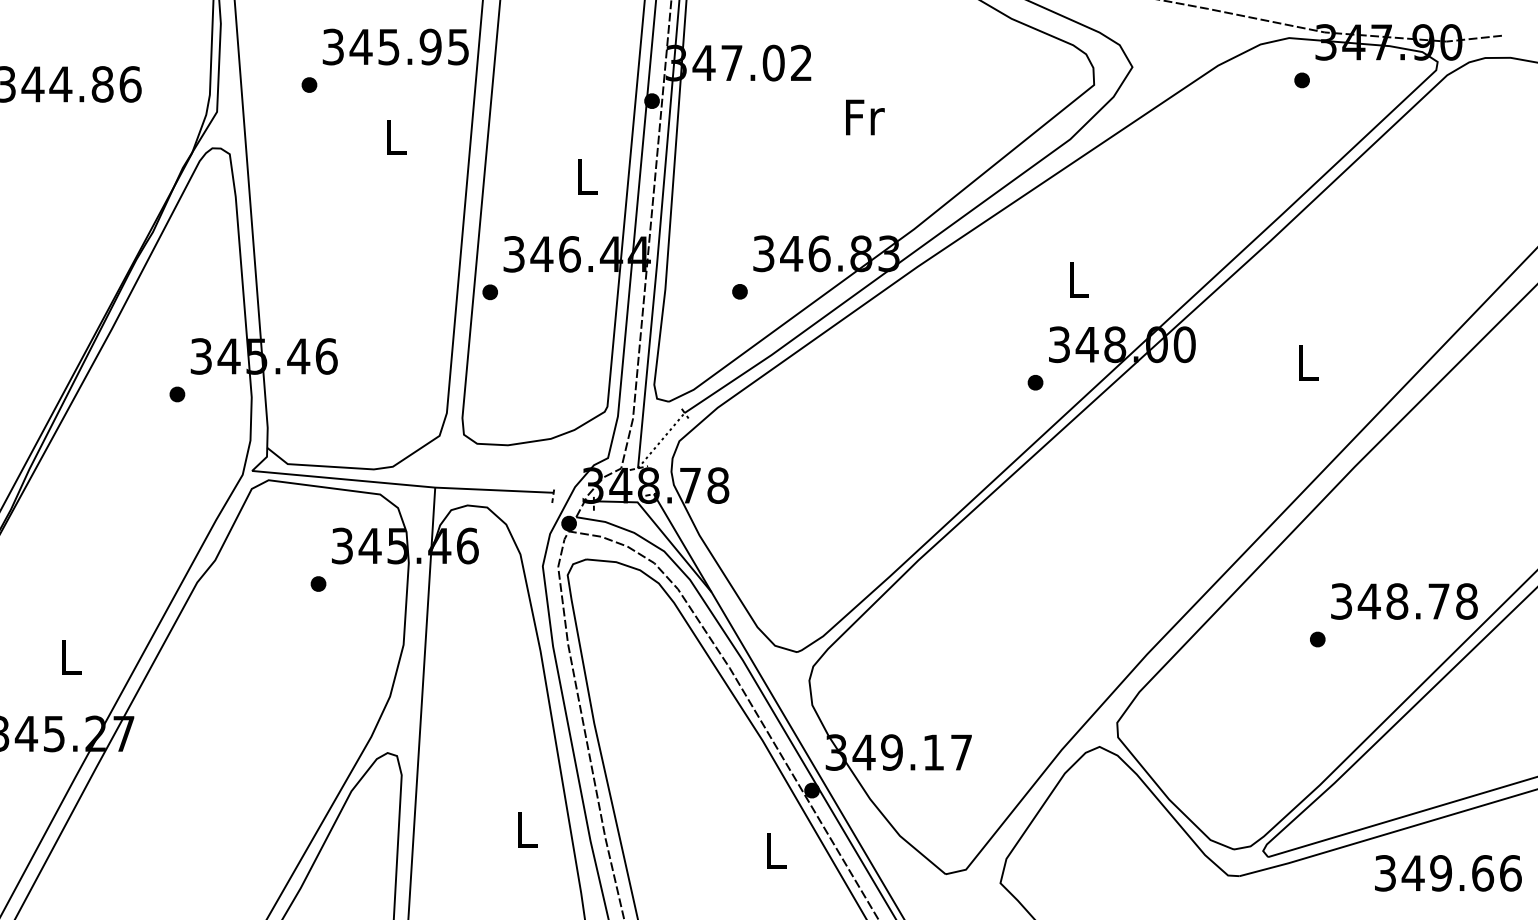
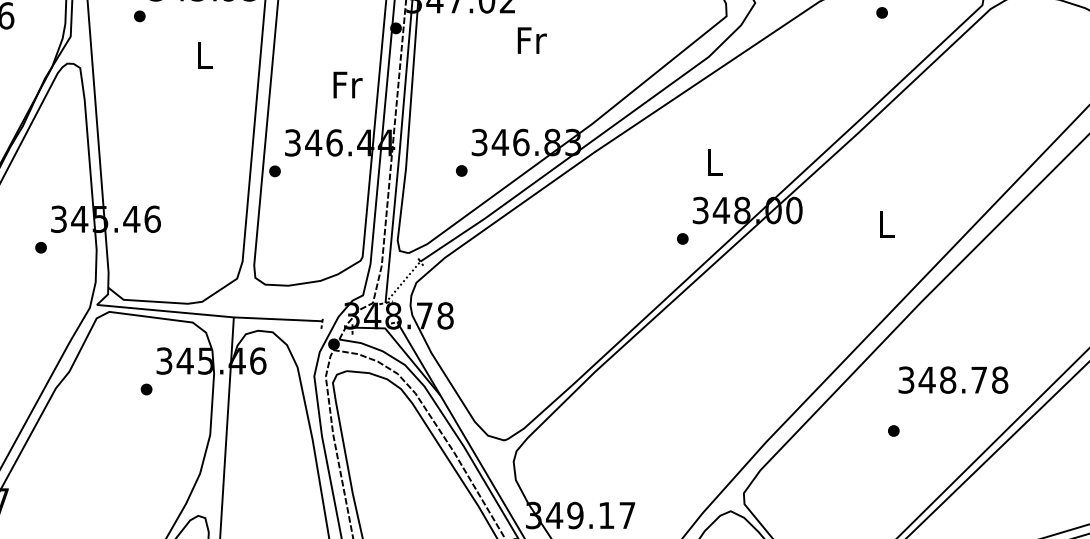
text: (865, 117) -> (532, 40), moved
text: (587, 176) -> (347, 84), L -> Fr
text: (1404, 601) -> (953, 380), moved

